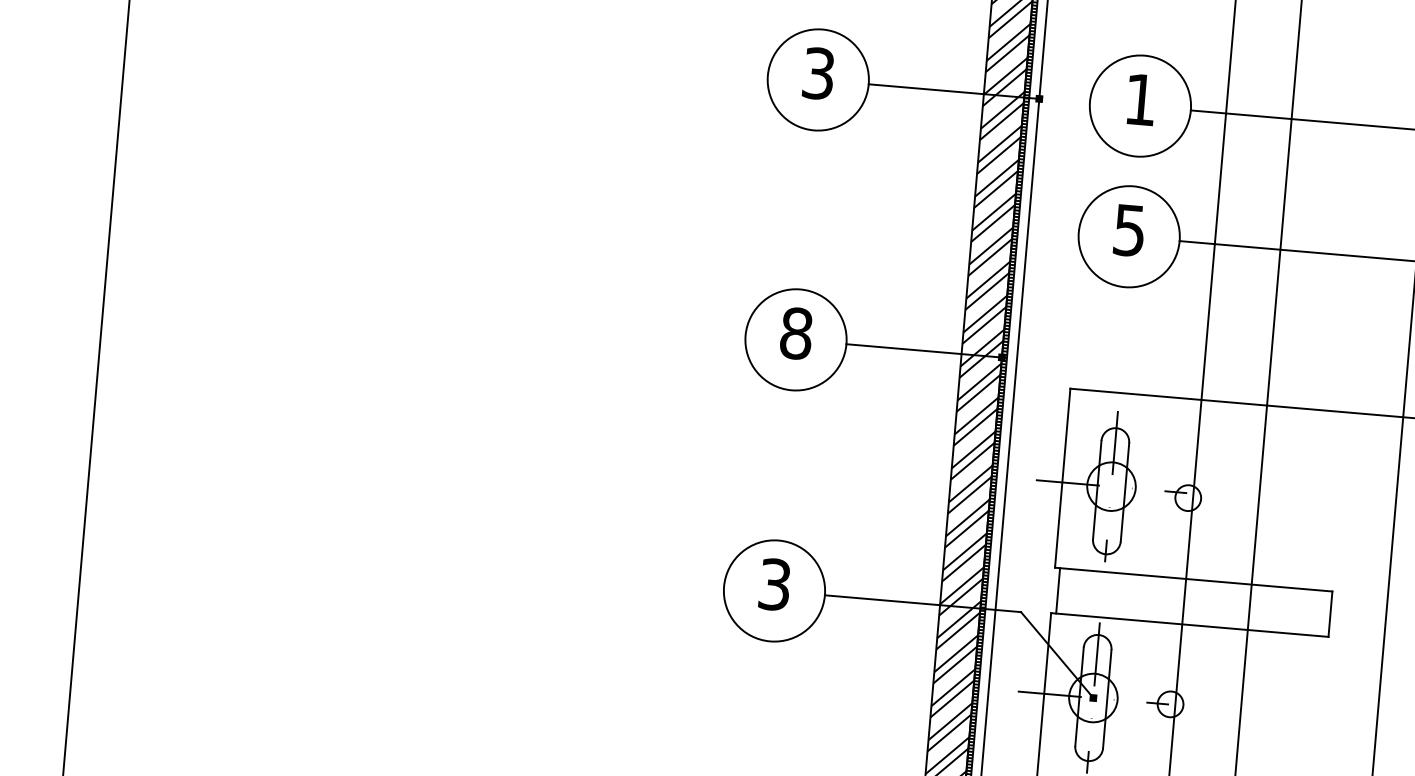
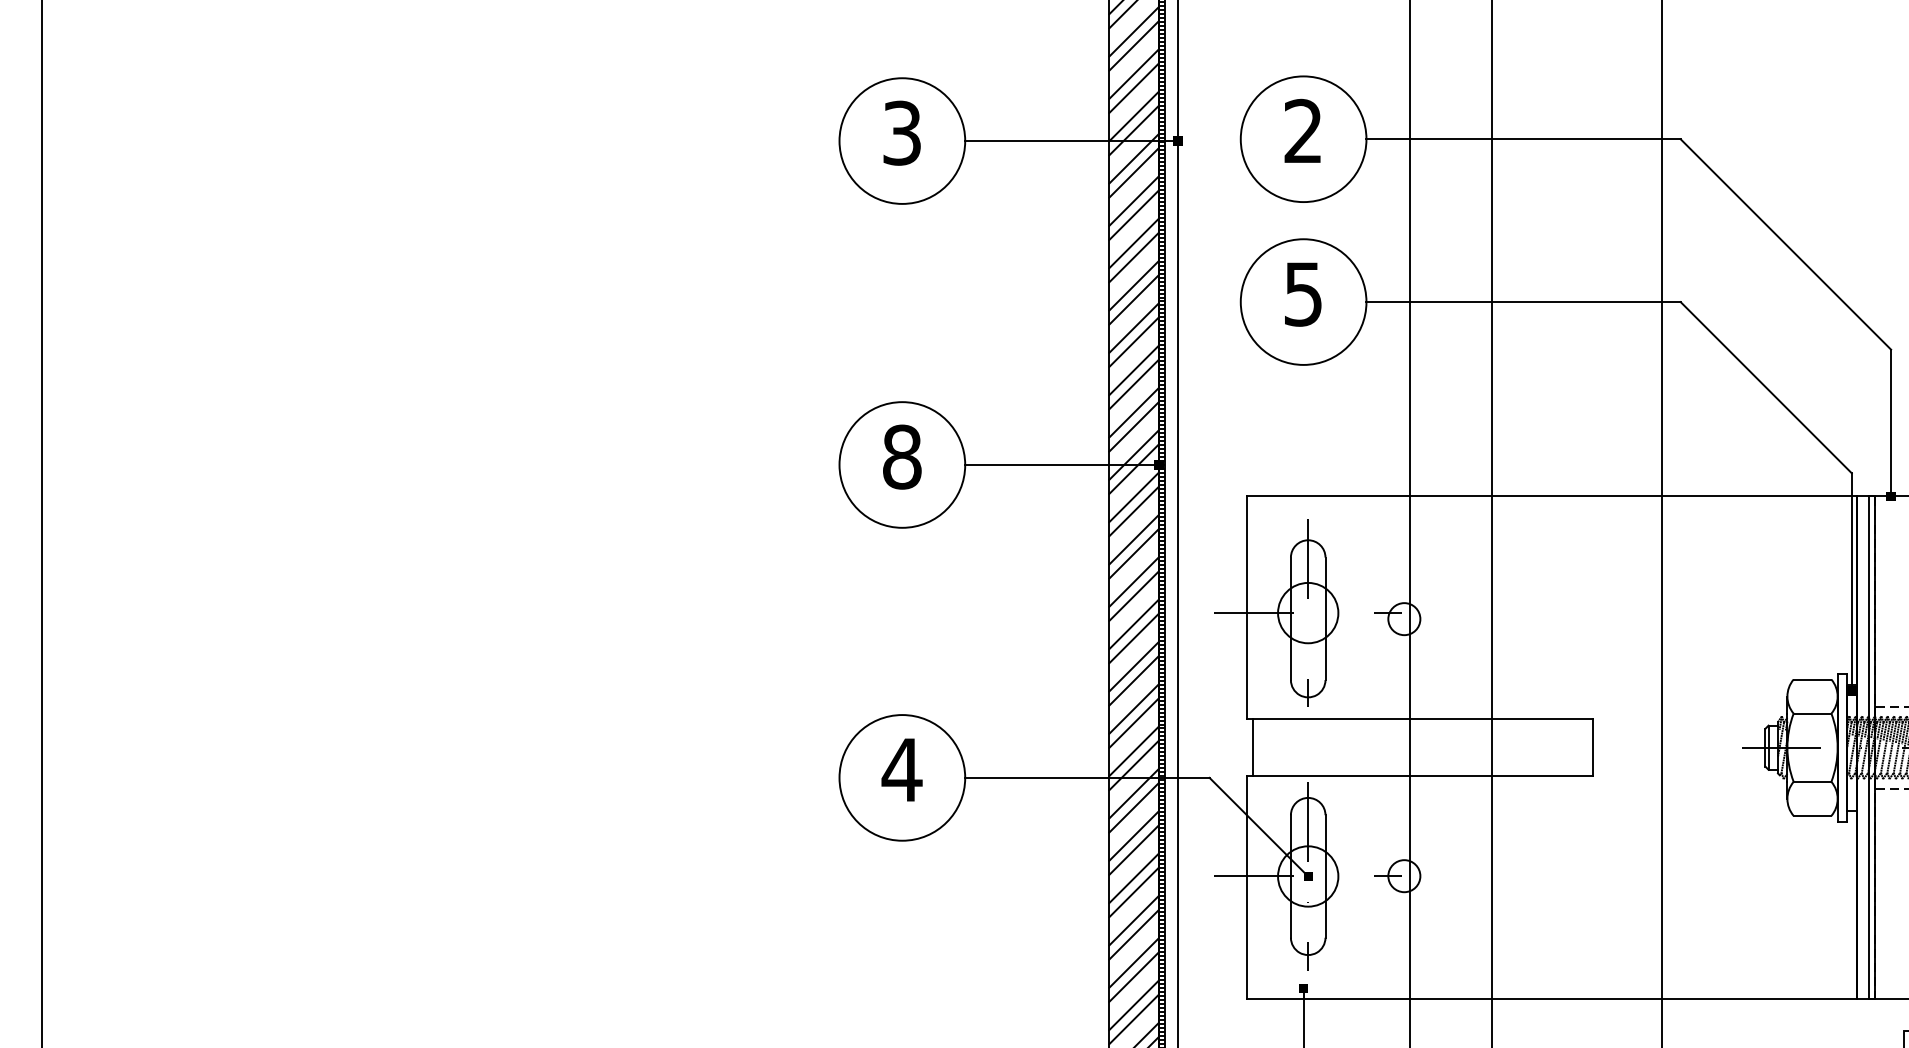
text: (1140, 99) -> (1302, 130), 1 -> 2
text: (774, 584) -> (901, 769), 3 -> 4

